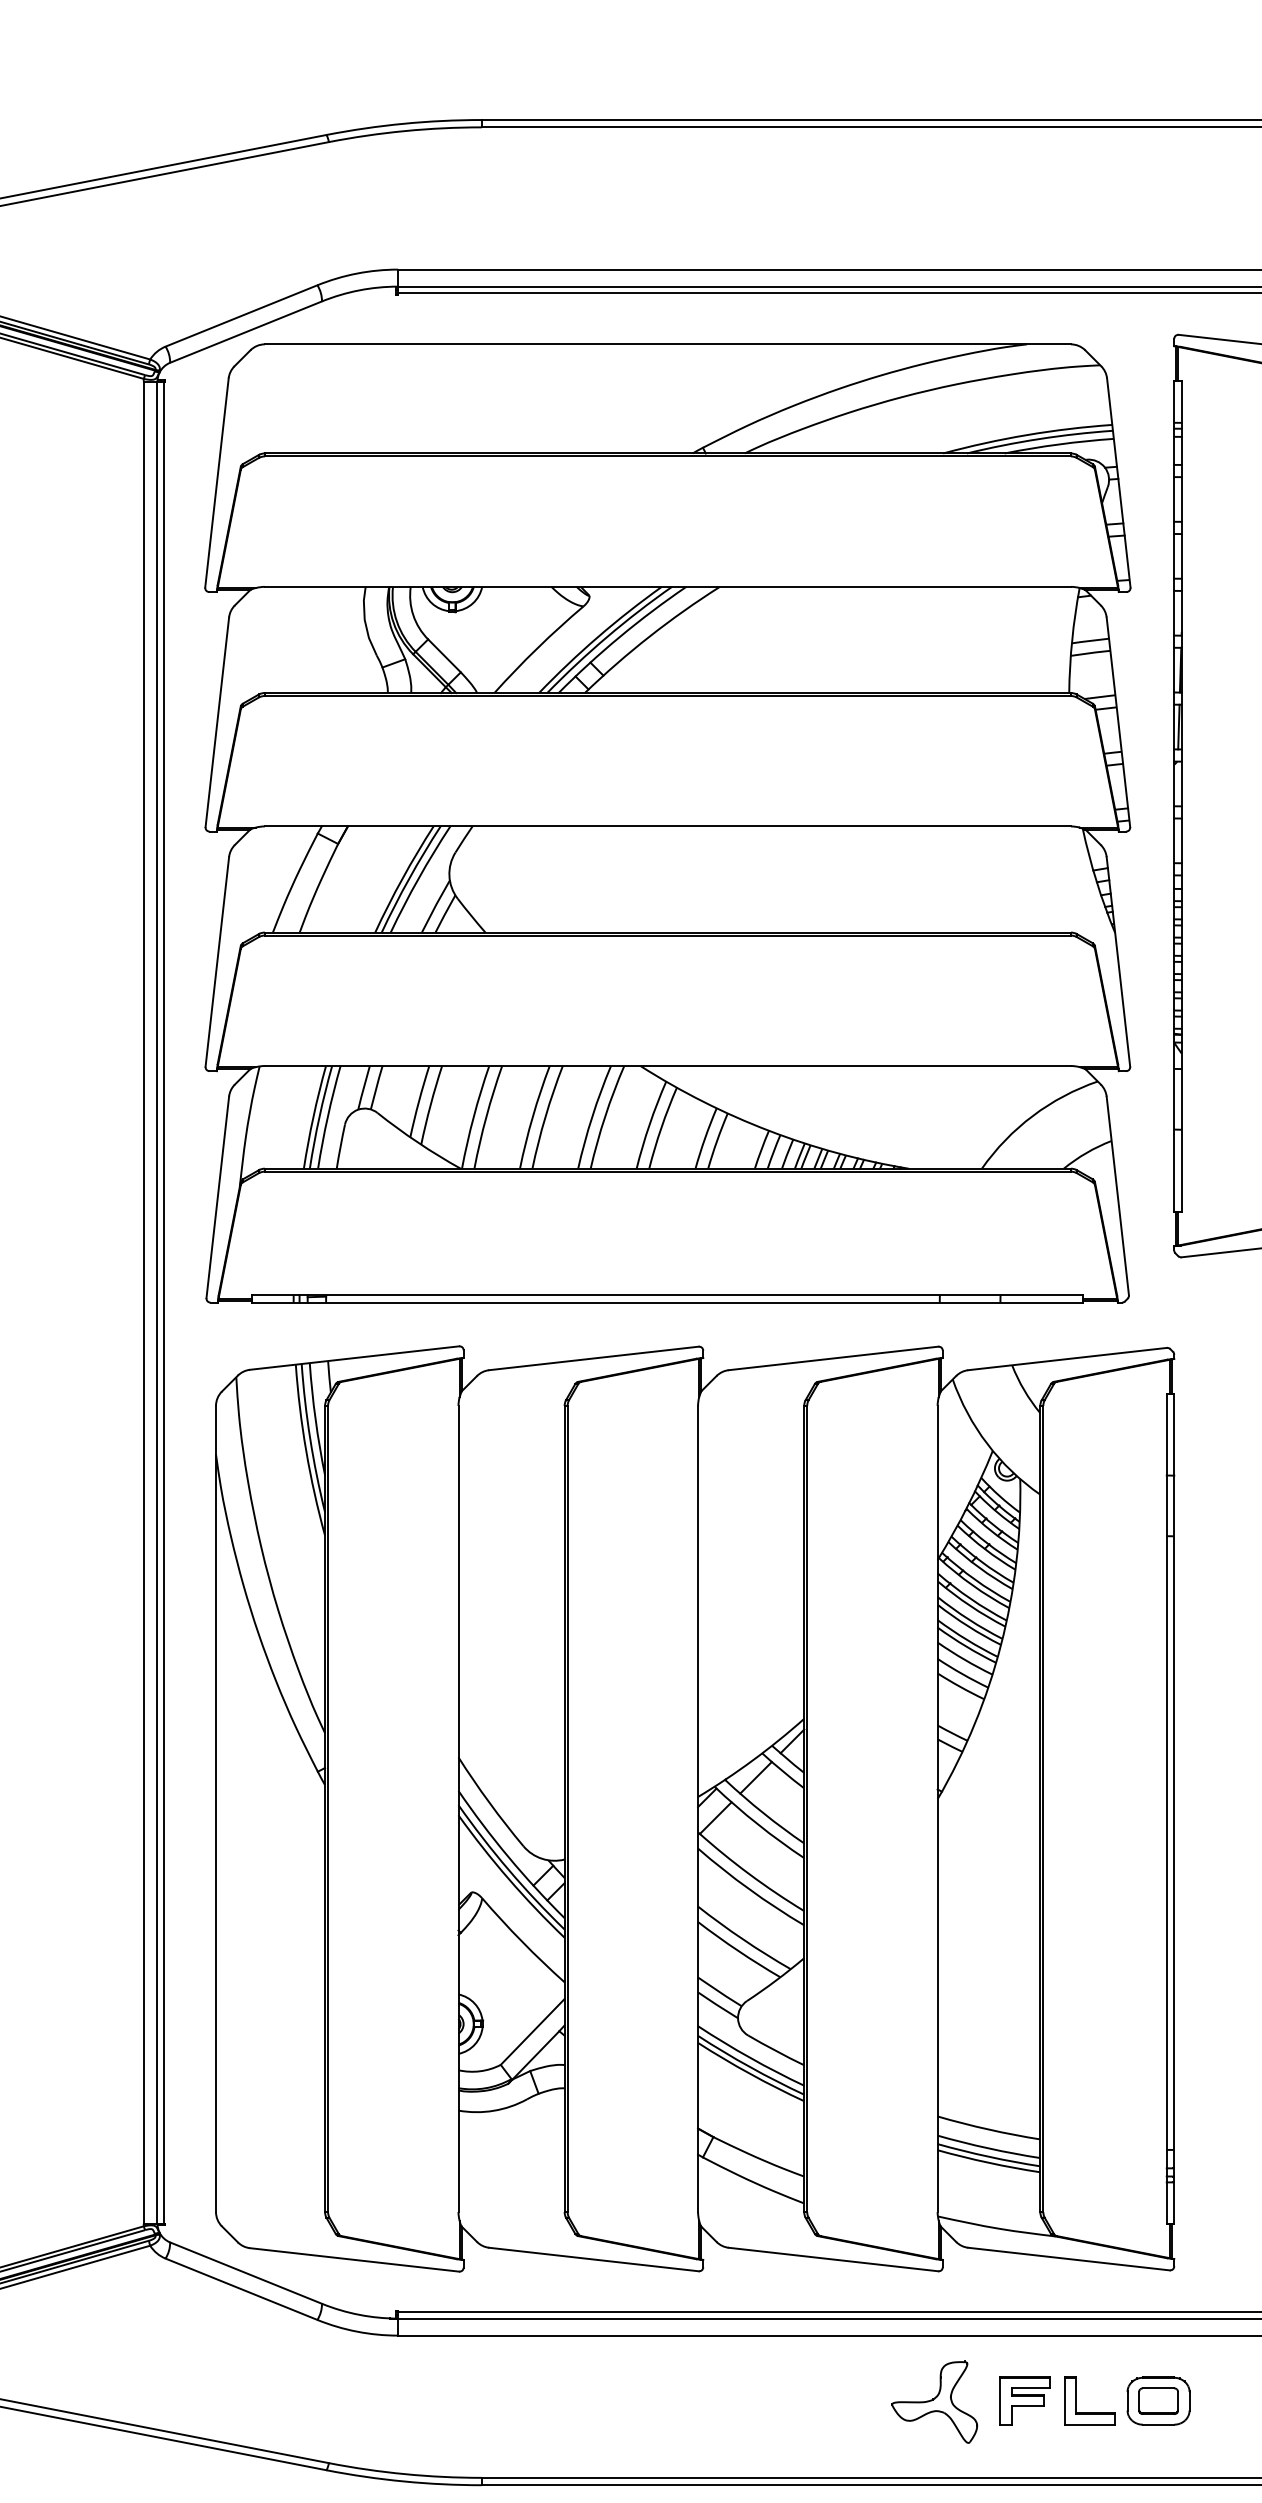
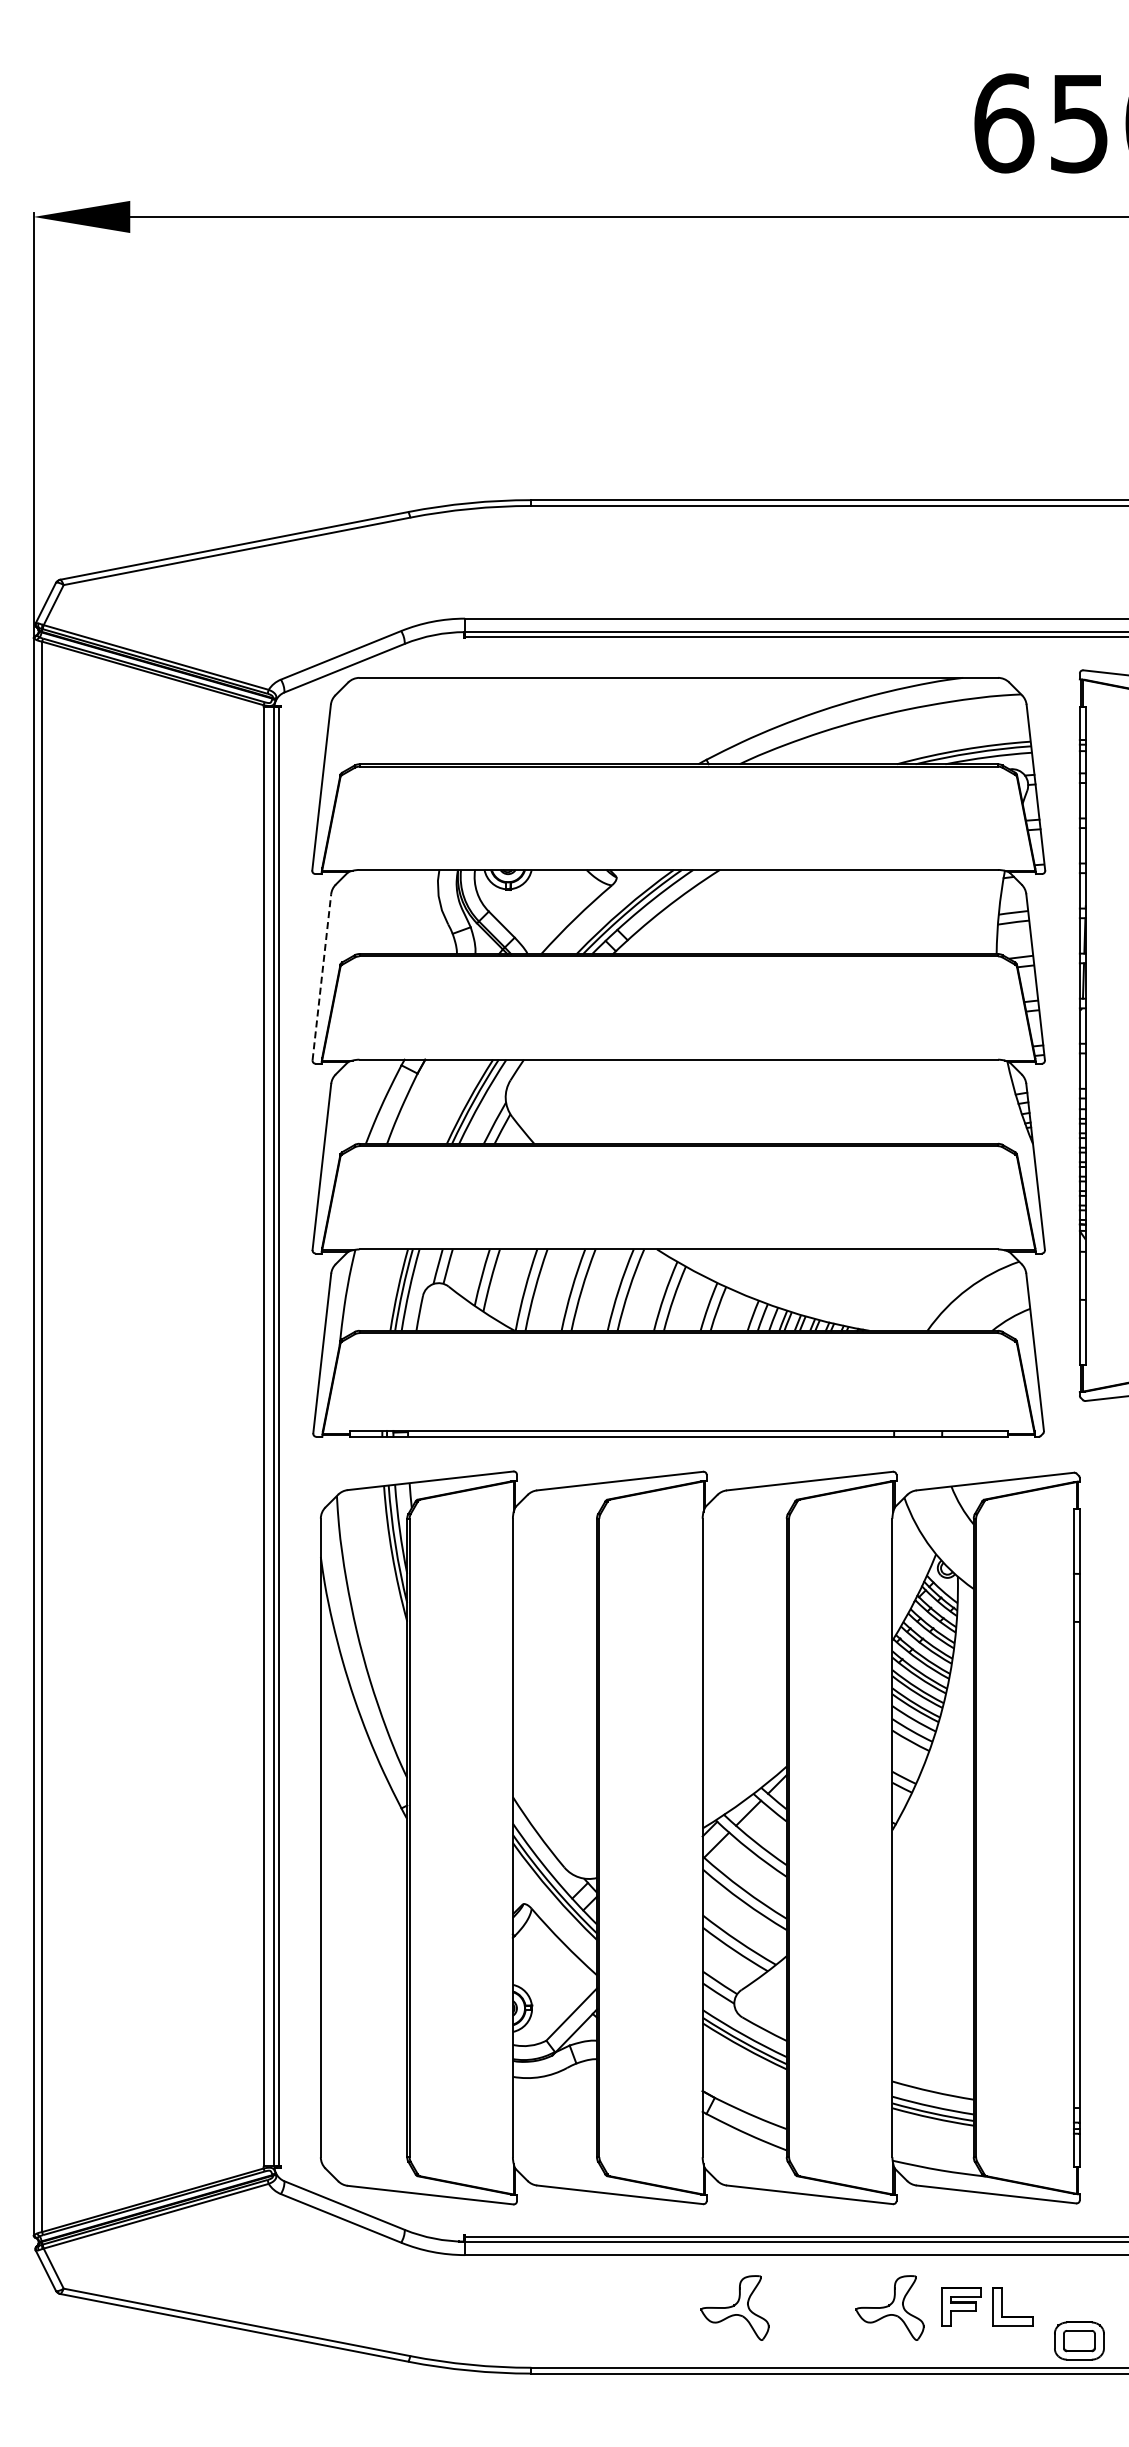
line: (216, 722) -> (321, 977), solid -> dashed
part: (1158, 2400) -> (1079, 2340), moved
part: (738, 2401) -> (734, 2307), added

